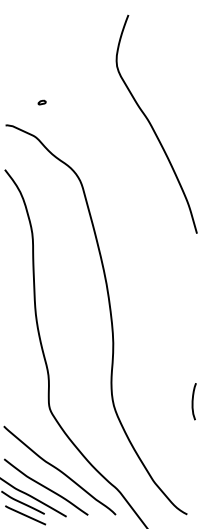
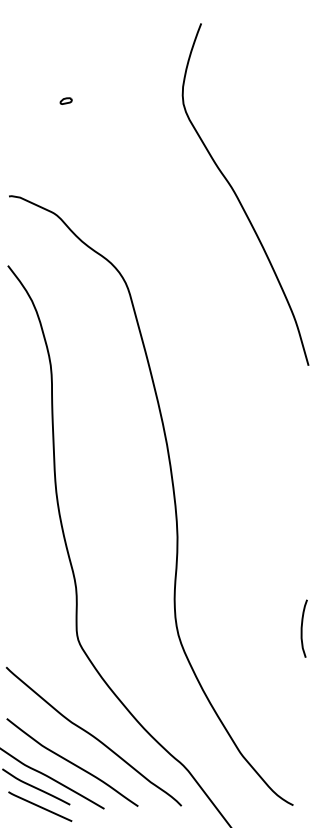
part: (41, 102) -> (65, 100), moved

